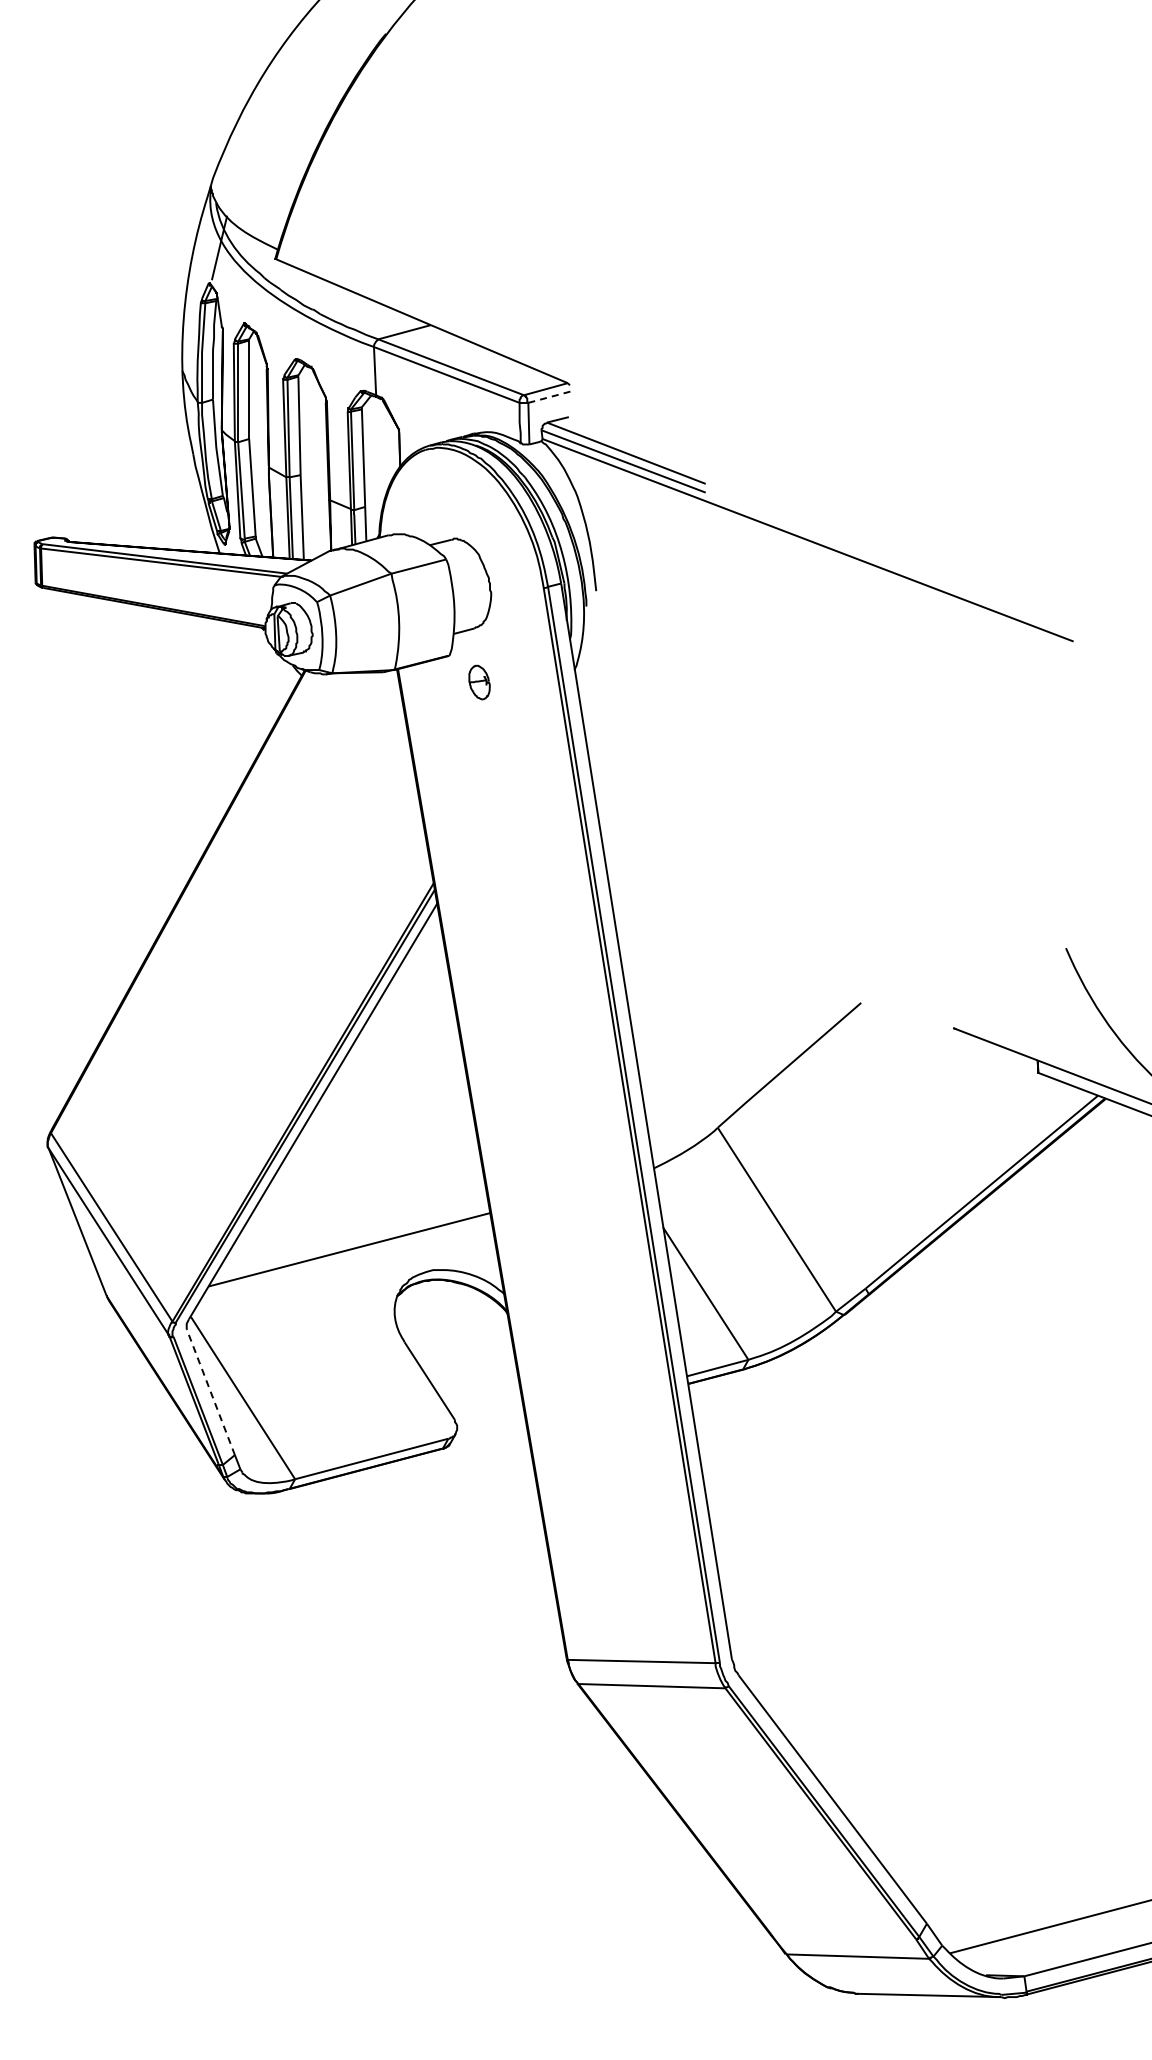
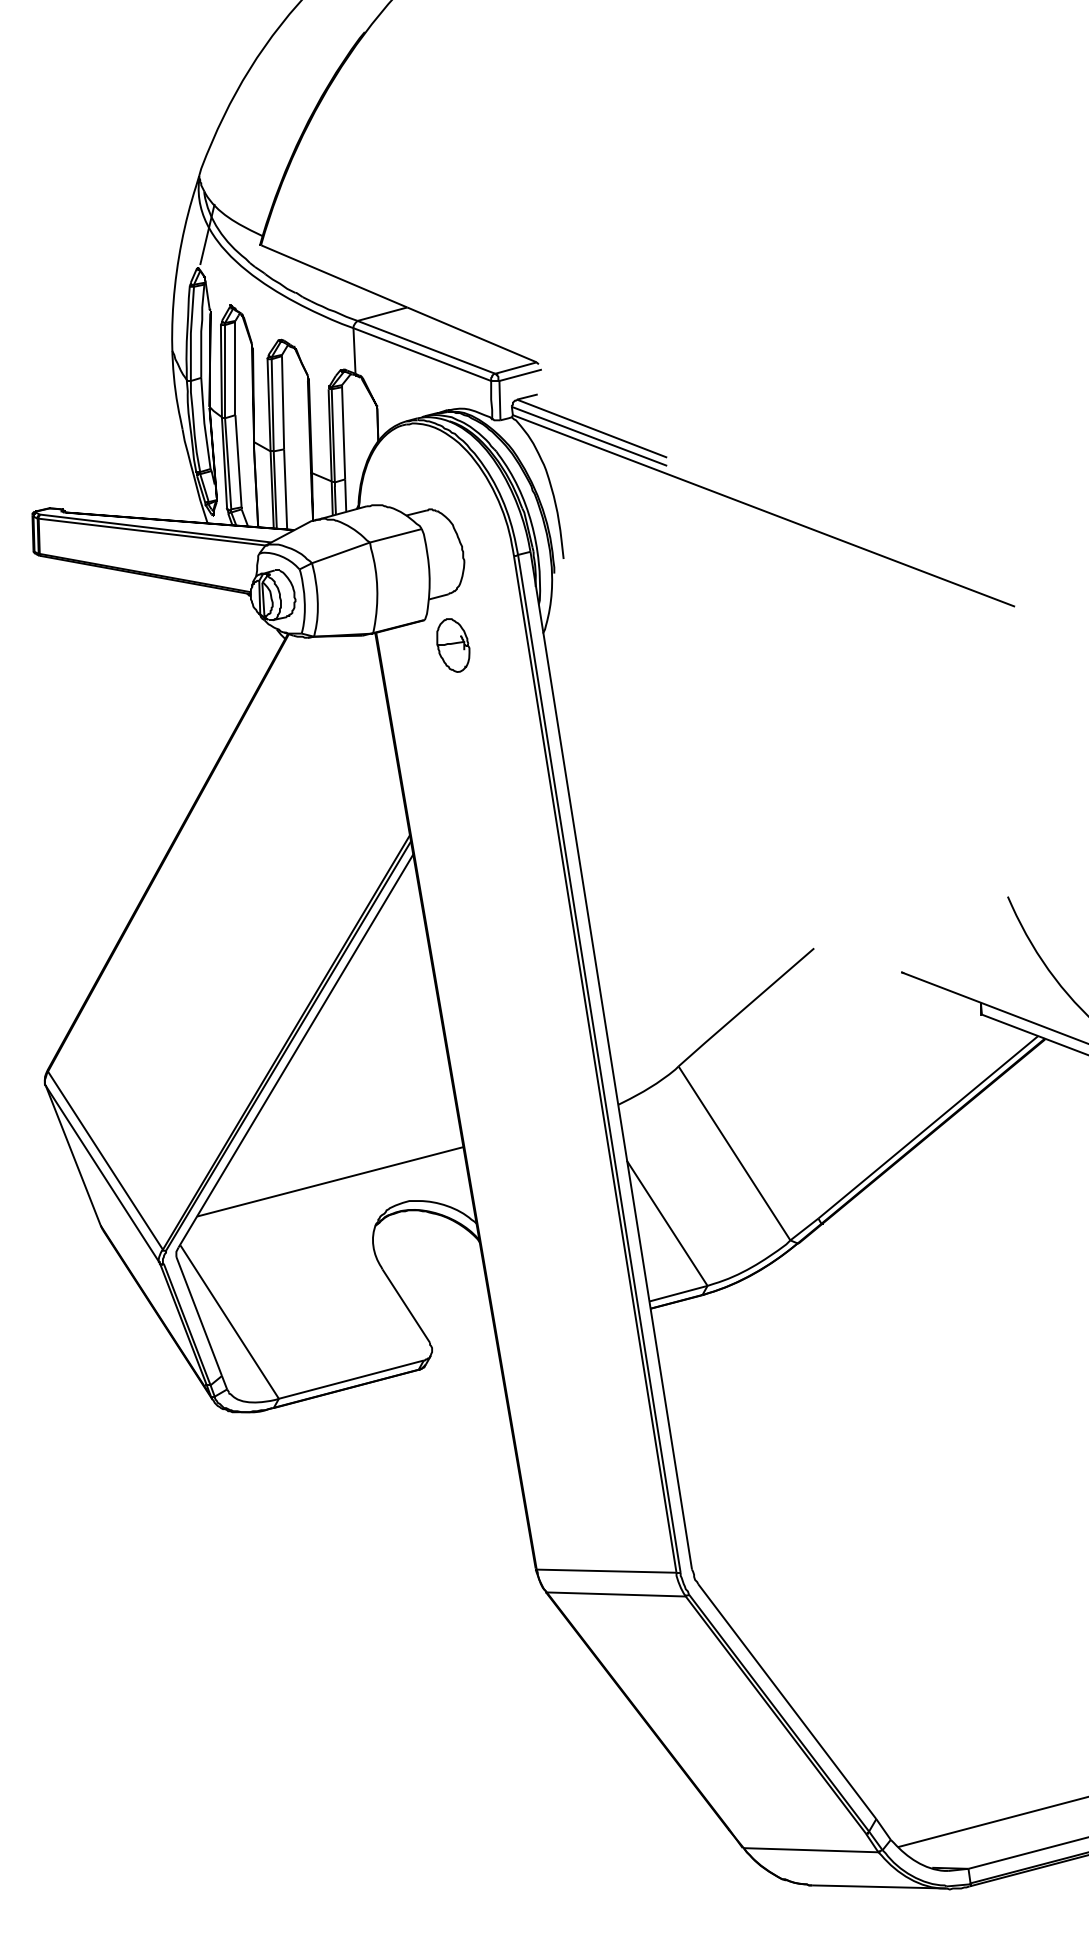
line: (551, 396) -> (521, 374), dashed -> solid
part: (479, 682) -> (453, 645), size x1.67
line: (210, 1391) -> (198, 1315), dashed -> solid

